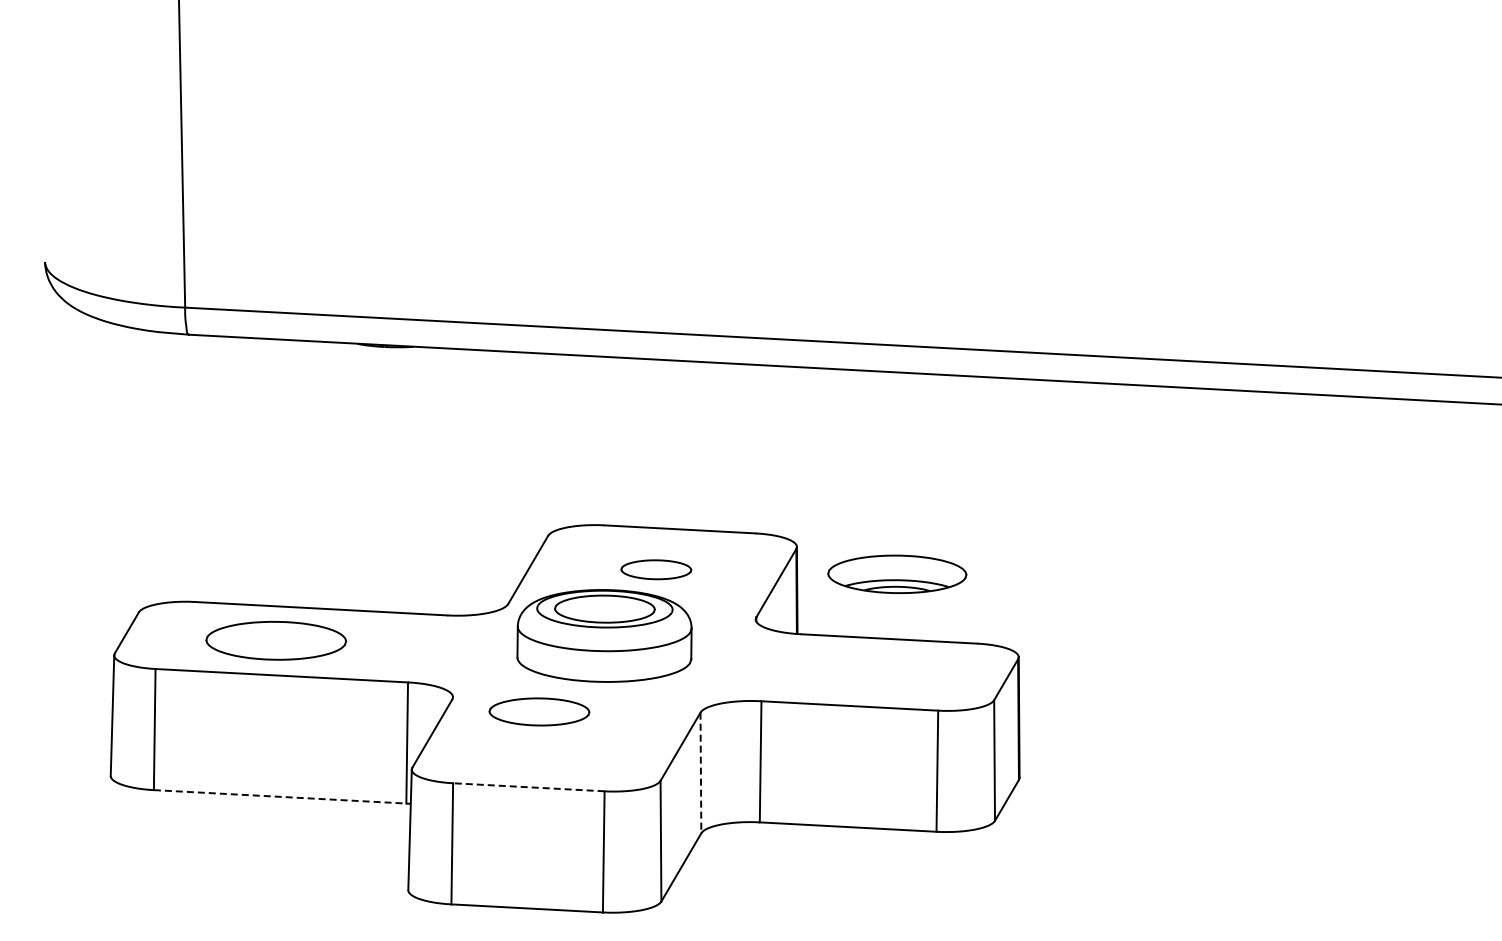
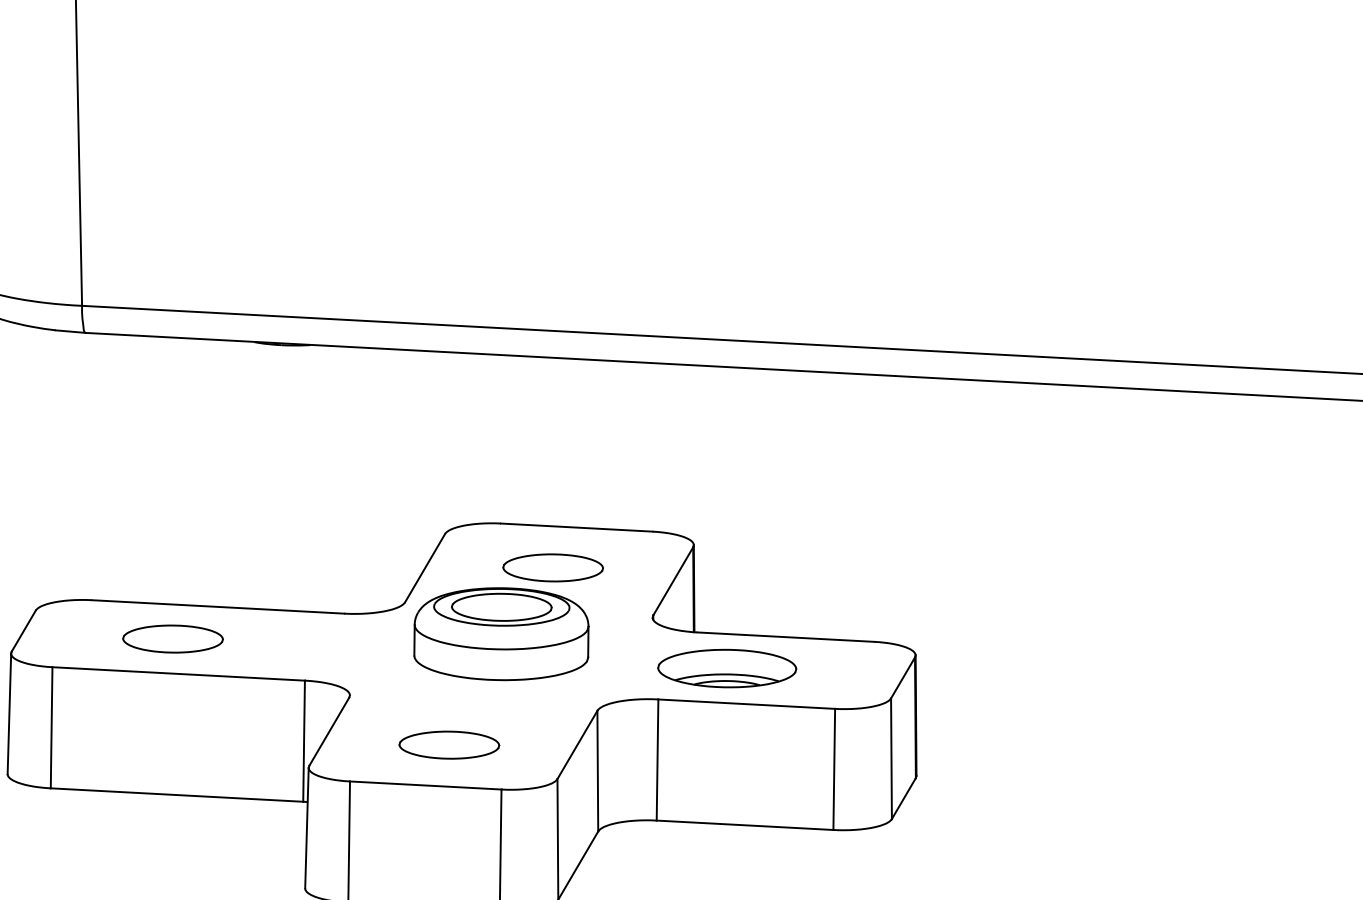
part: (656, 569) -> (553, 567), size x1.43
part: (897, 573) -> (727, 667), moved
part: (275, 640) -> (172, 638), size x0.71
part: (539, 711) -> (449, 744), moved
line: (700, 773) -> (597, 771), dashed -> solid
line: (528, 787) -> (425, 785), dashed -> solid
line: (280, 796) -> (177, 794), dashed -> solid

